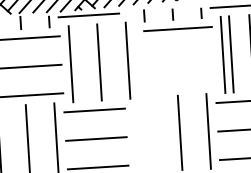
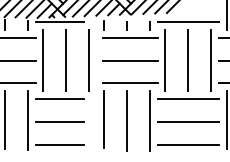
line: (230, 54) -> (171, 60), removed
line: (179, 57) -> (130, 60), added
line: (181, 86) -> (130, 83), added
line: (151, 132) -> (104, 119), added

